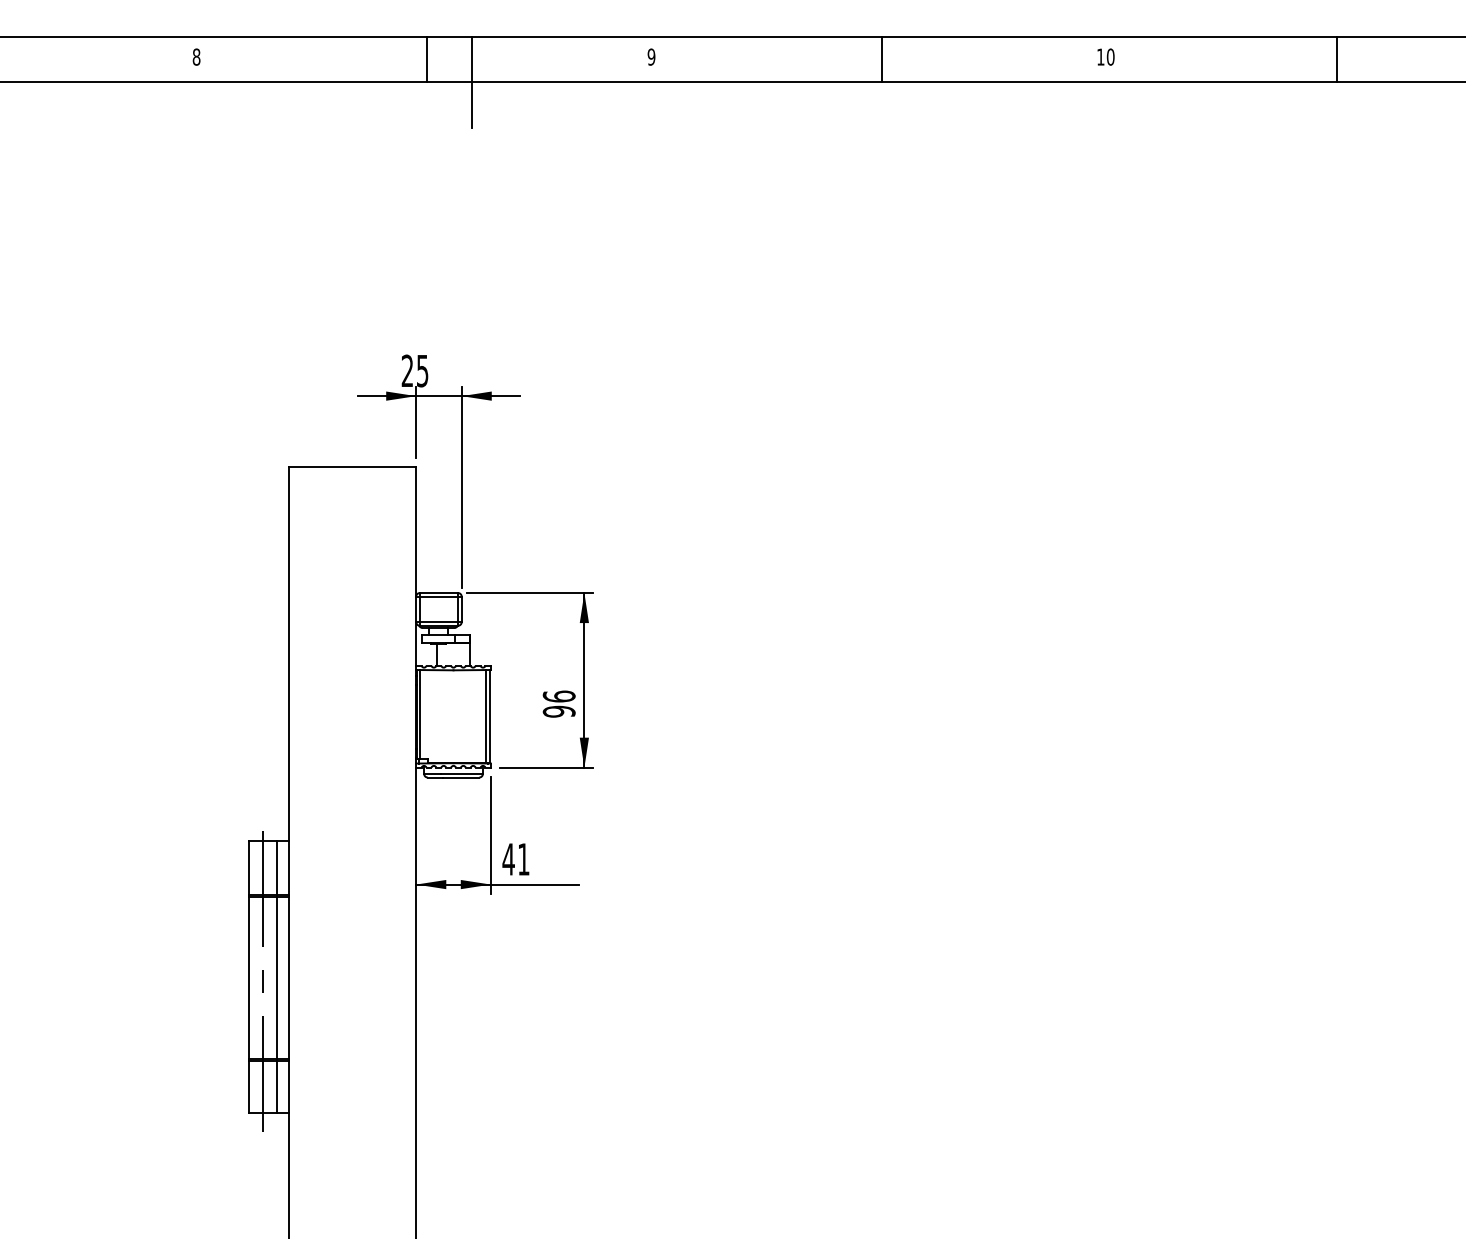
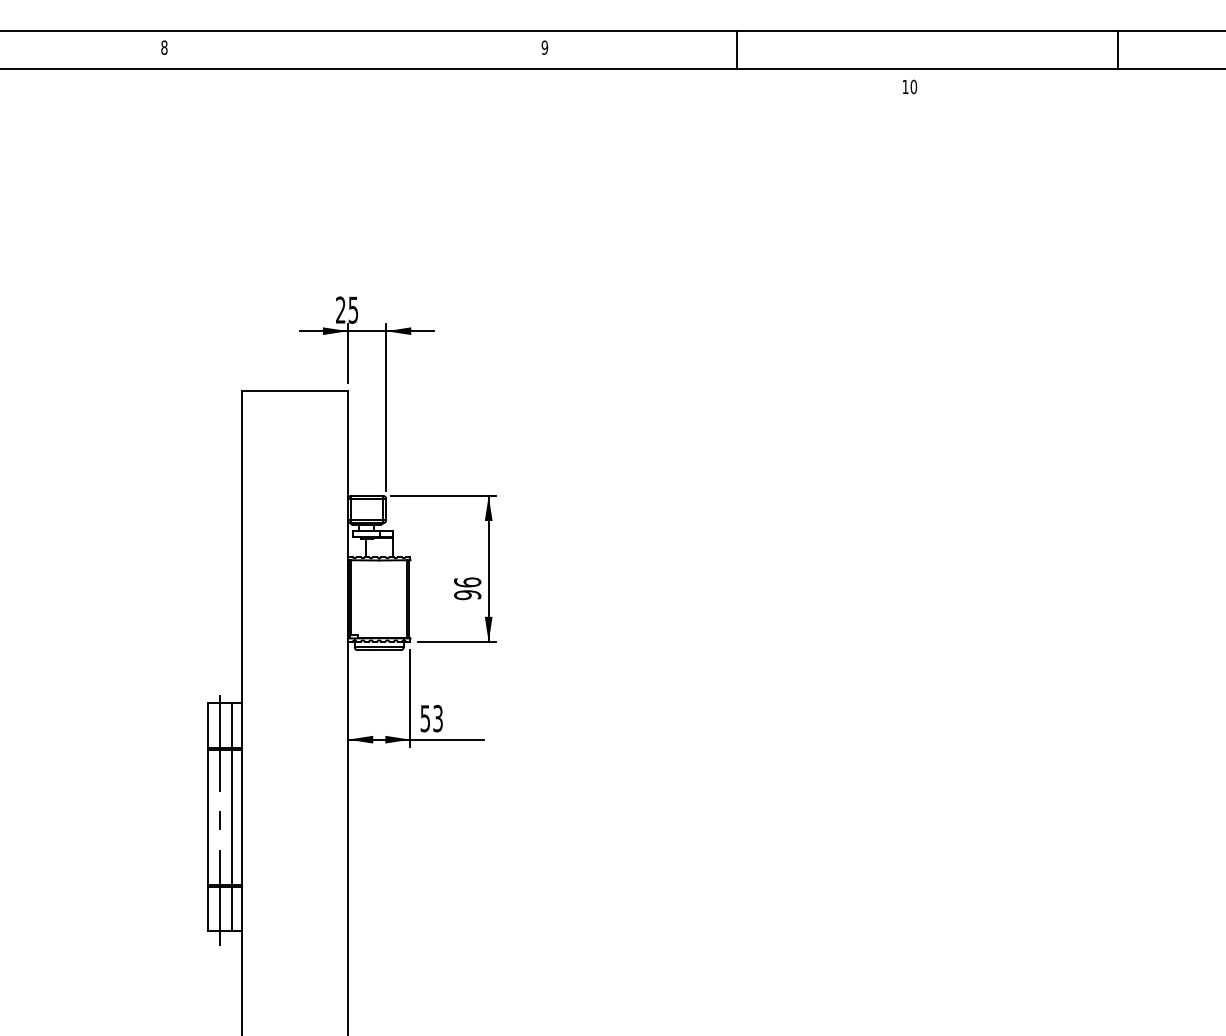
text: (1105, 56) -> (909, 86), moved
line: (426, 59) -> (356, 49), removed
line: (472, 81) -> (395, 68), removed
text: (515, 859) -> (431, 718), 41 -> 53

